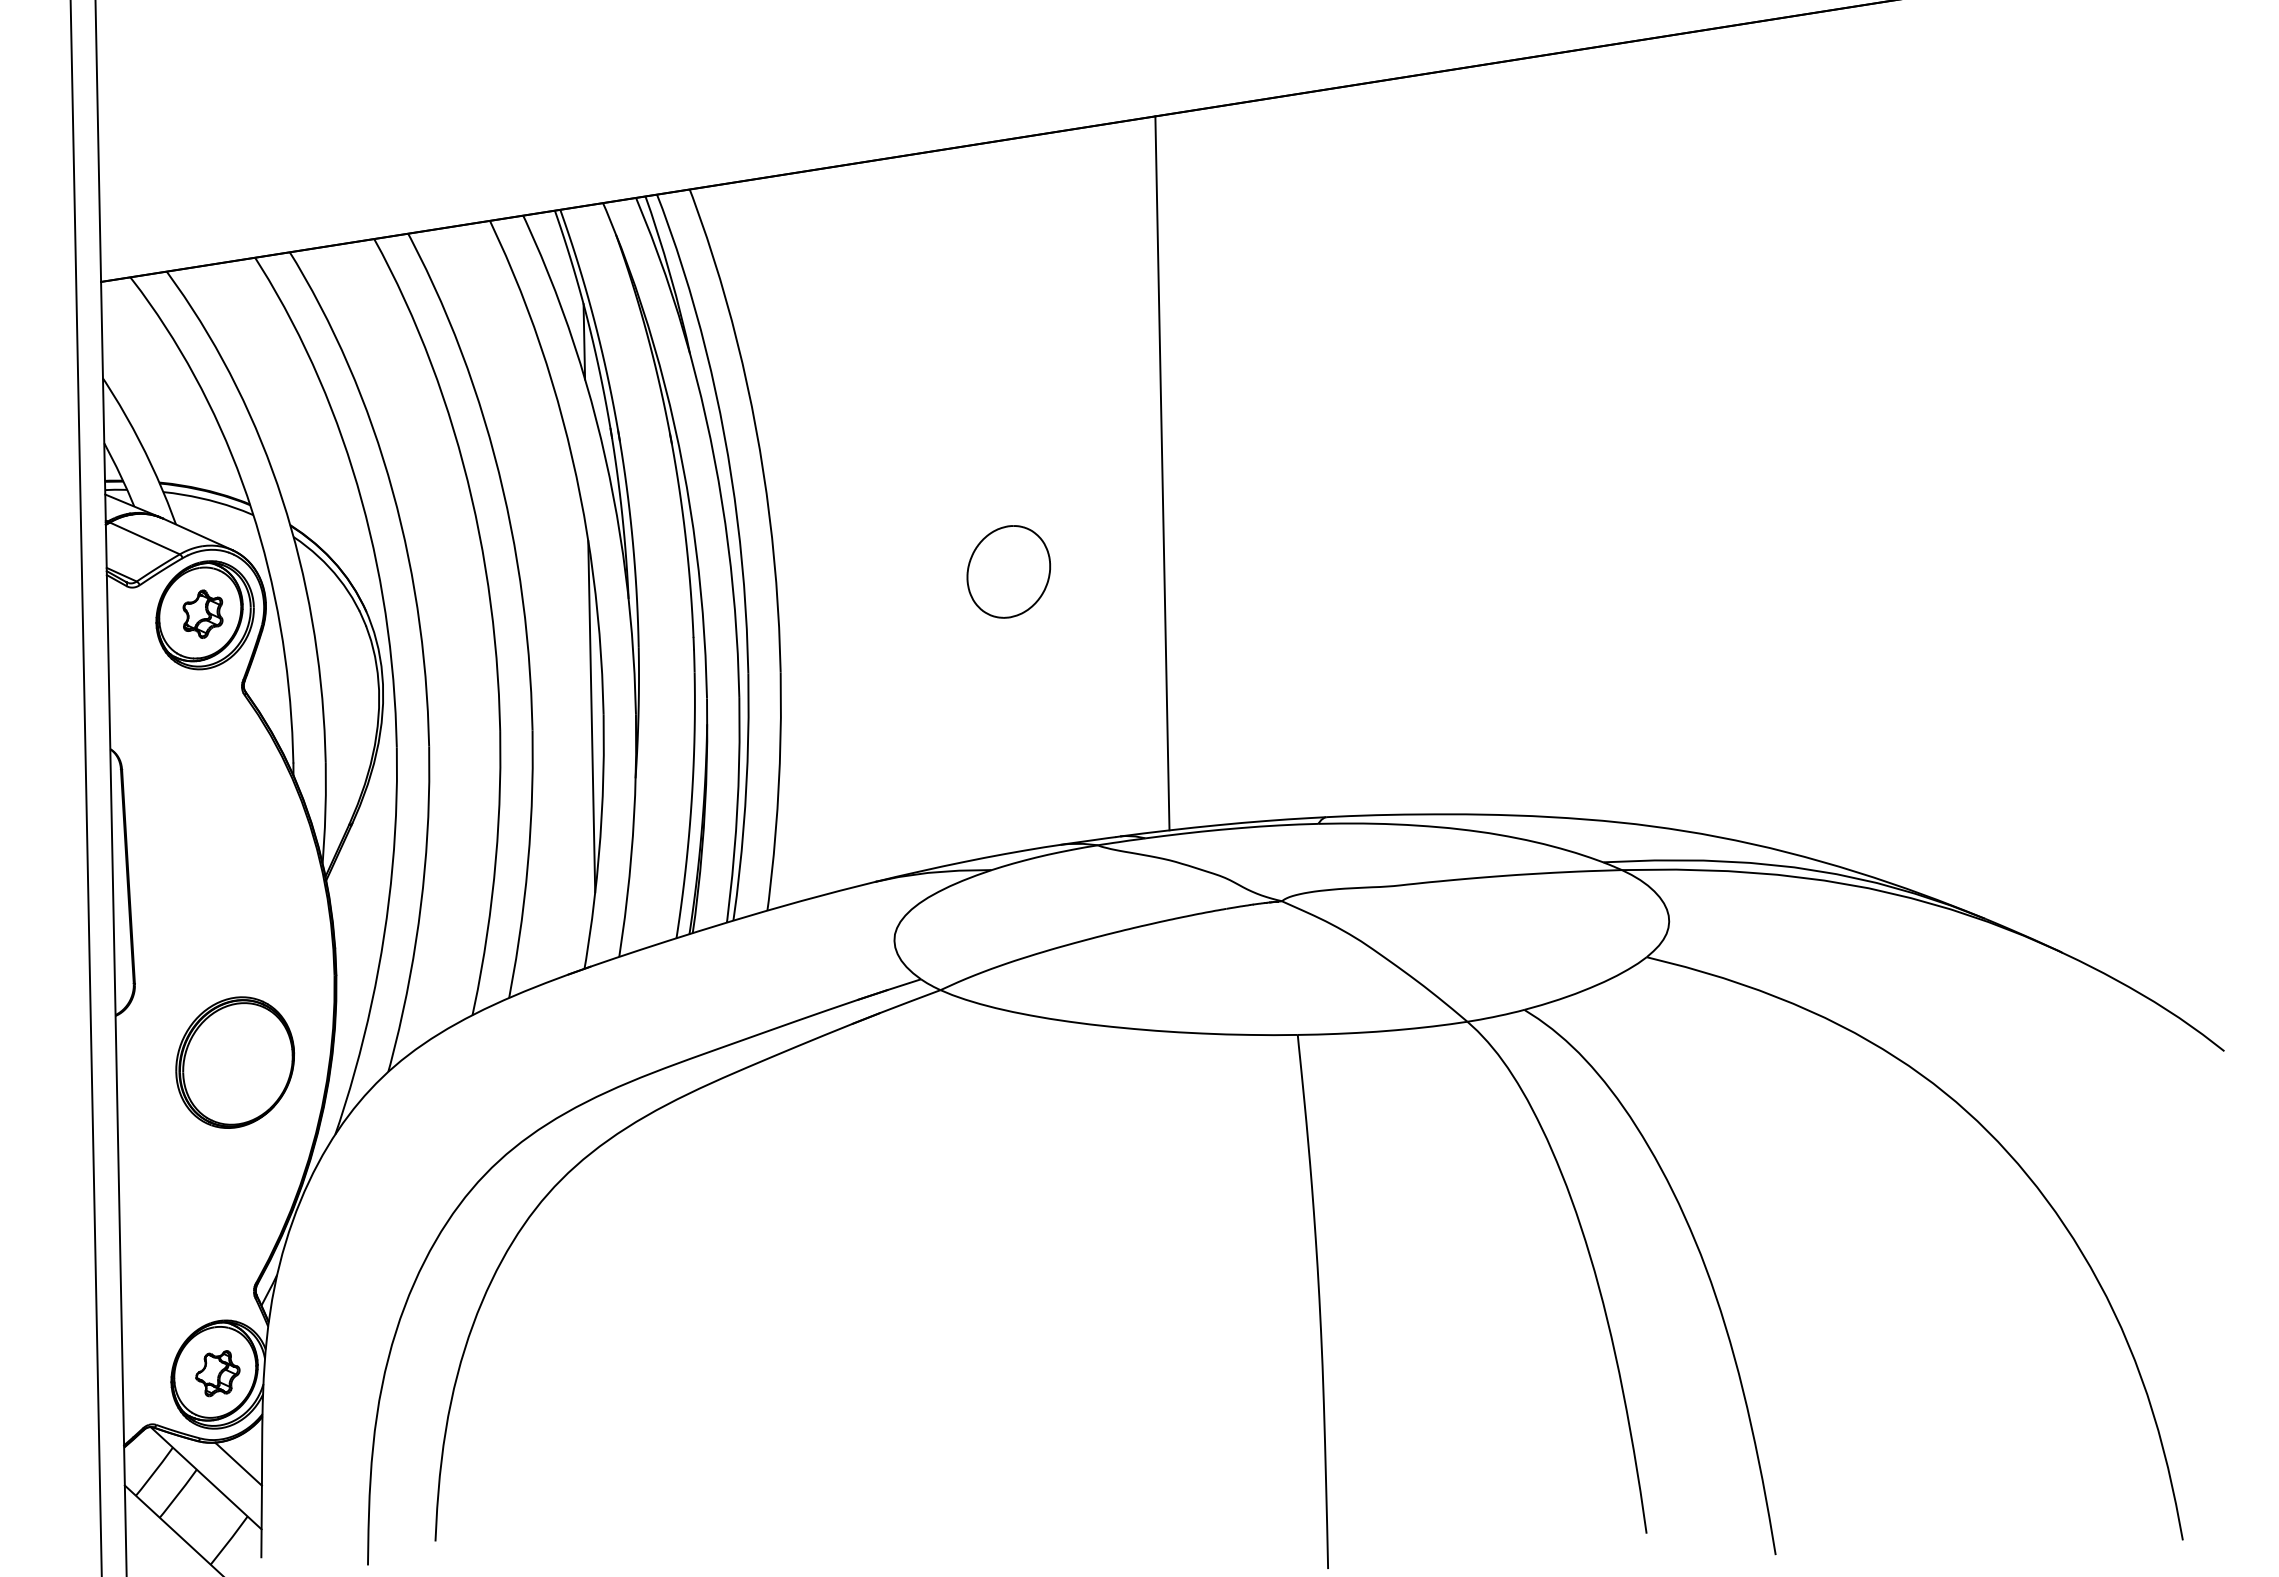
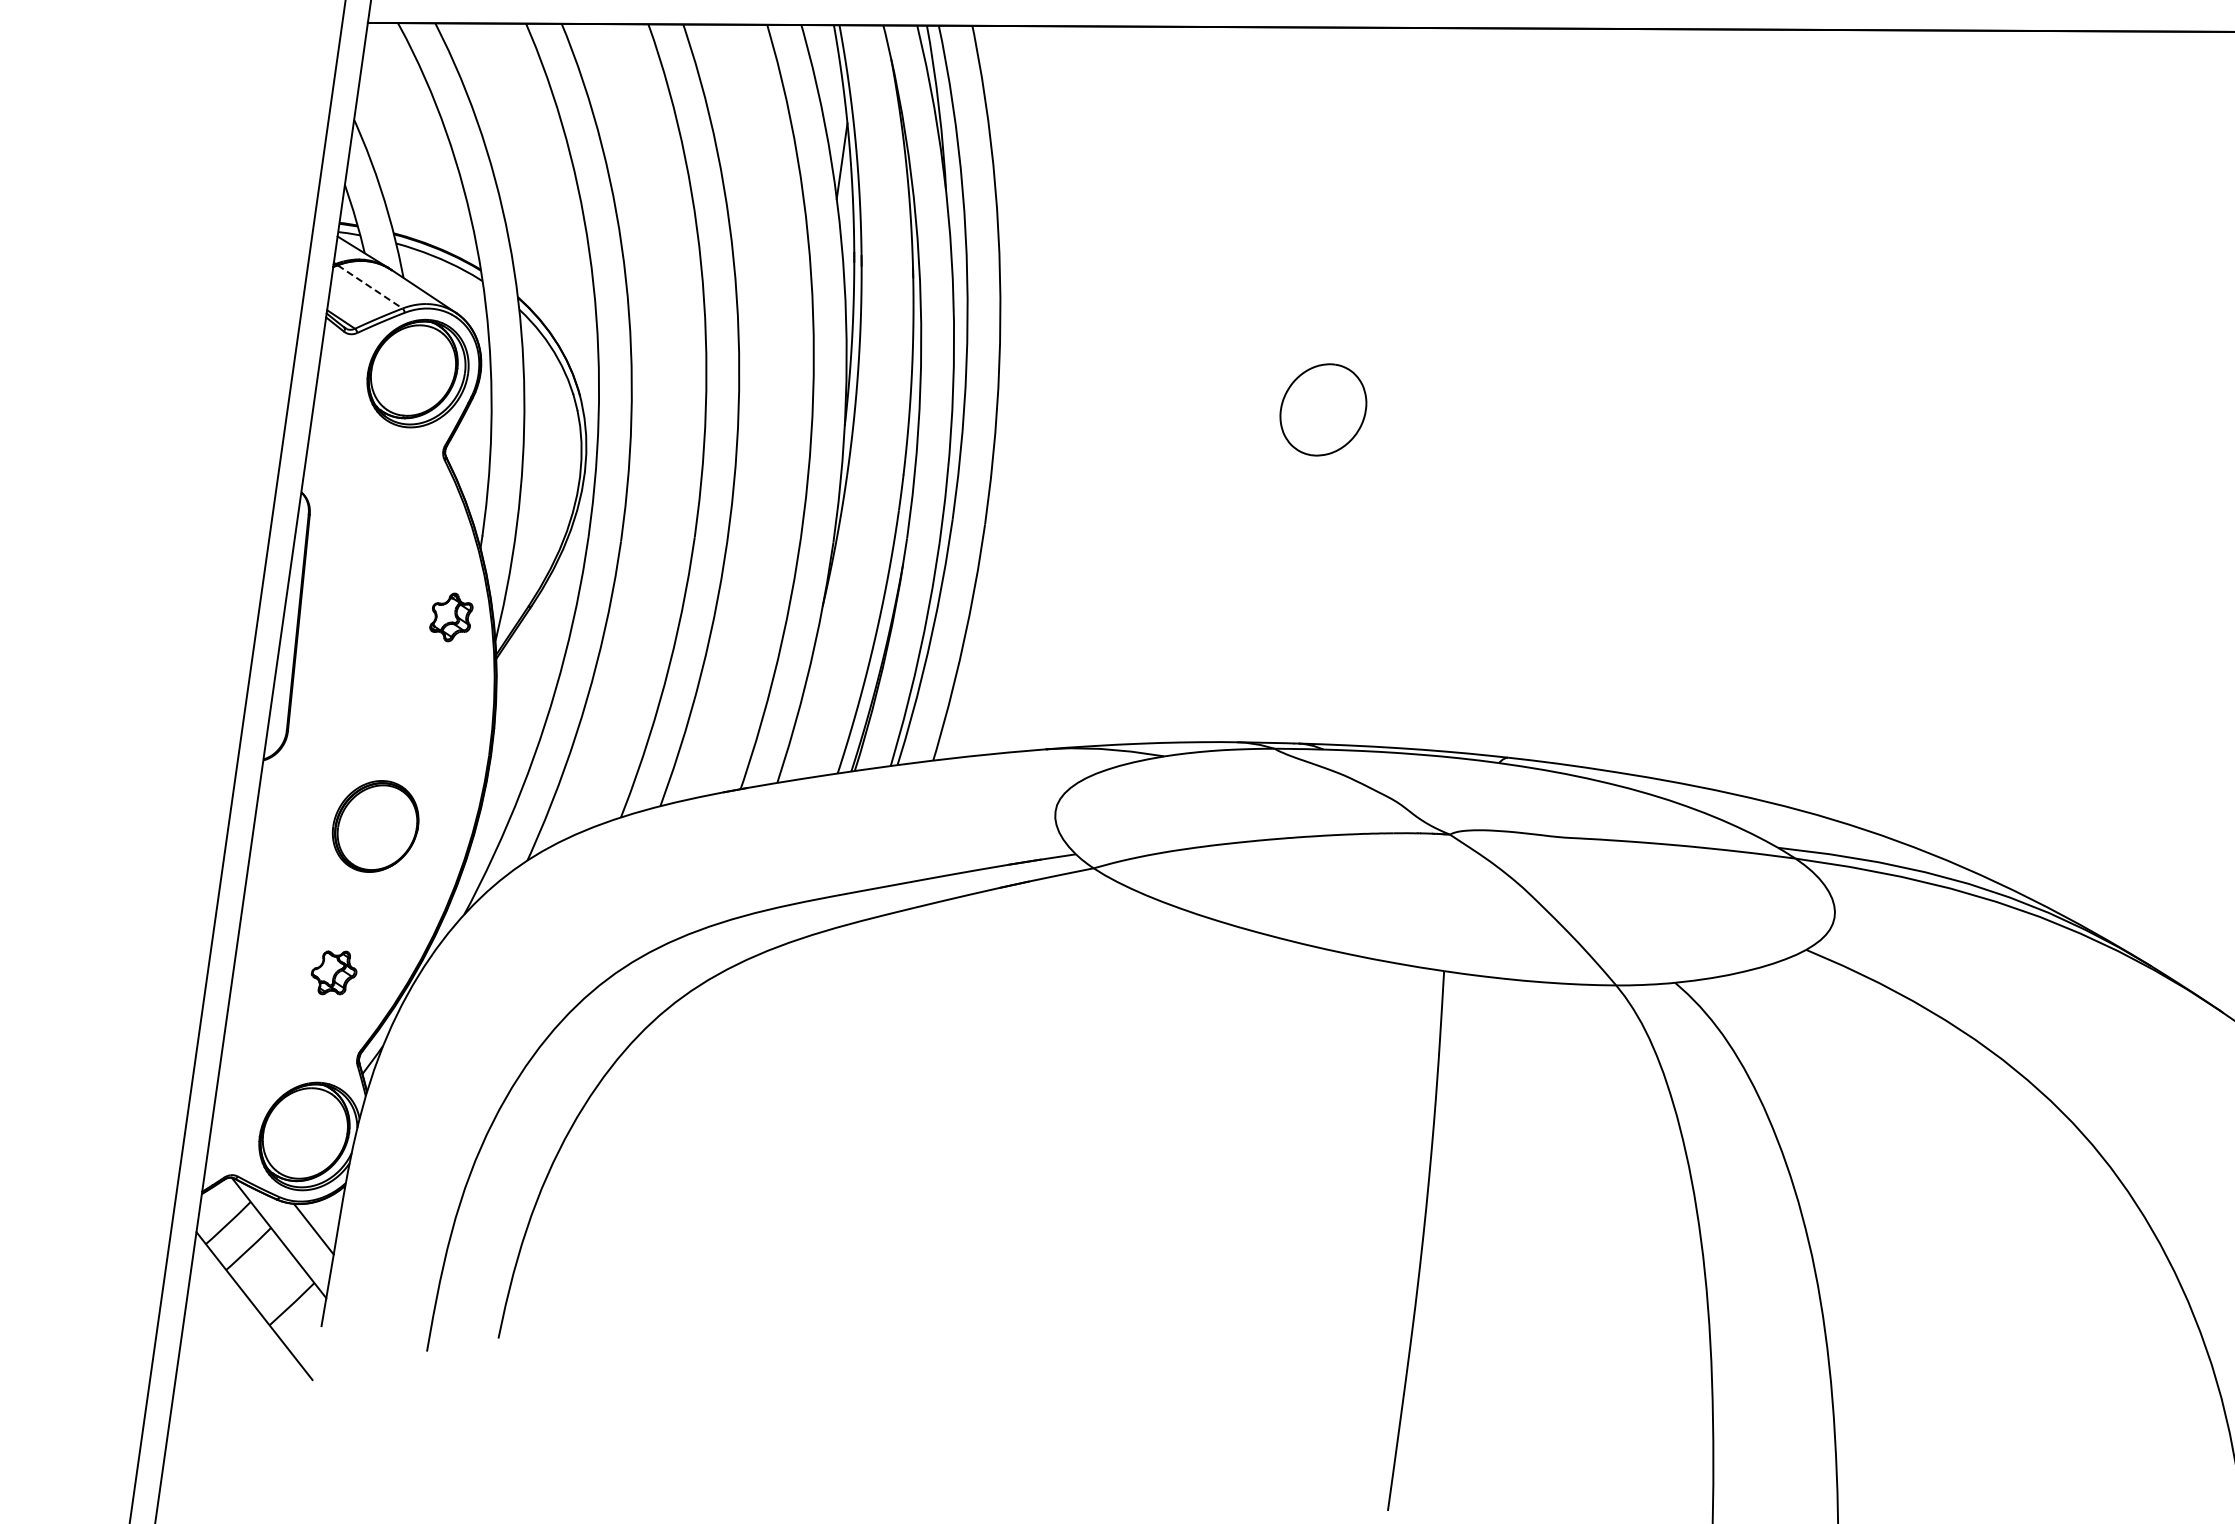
line: (1162, 473) -> (1399, 386), removed
line: (145, 538) -> (370, 287), solid -> dashed
part: (1008, 571) -> (1323, 409), moved
part: (202, 613) -> (450, 616), moved
line: (591, 716) -> (788, 537), removed
part: (235, 1062) -> (375, 826), size x0.7
part: (217, 1373) -> (333, 972), moved

